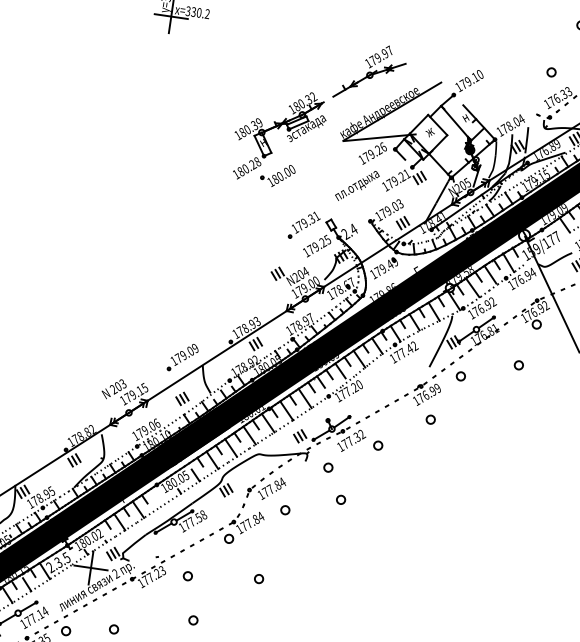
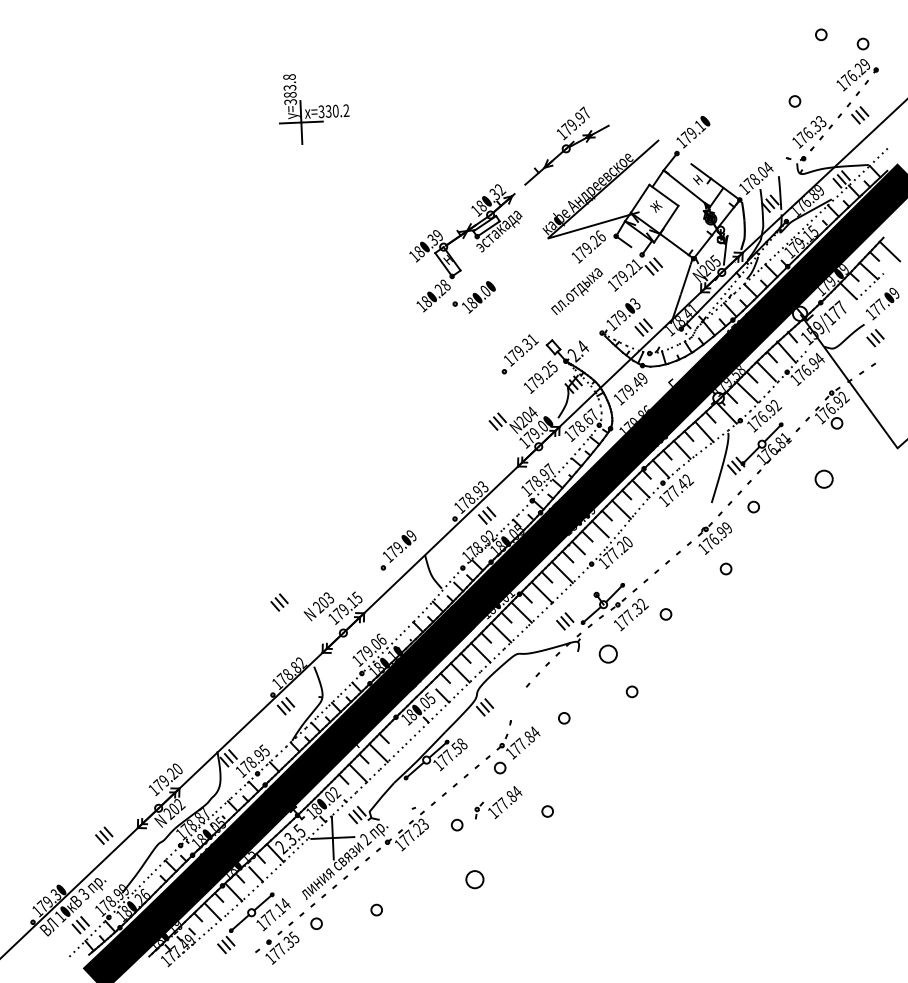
part: (519, 364) -> (824, 478), size x1.6
part: (182, 398) -> (279, 602), moved
part: (328, 467) -> (608, 654), size x1.6
part: (266, 487) -> (498, 802), moved
part: (193, 620) -> (474, 879), size x1.6

